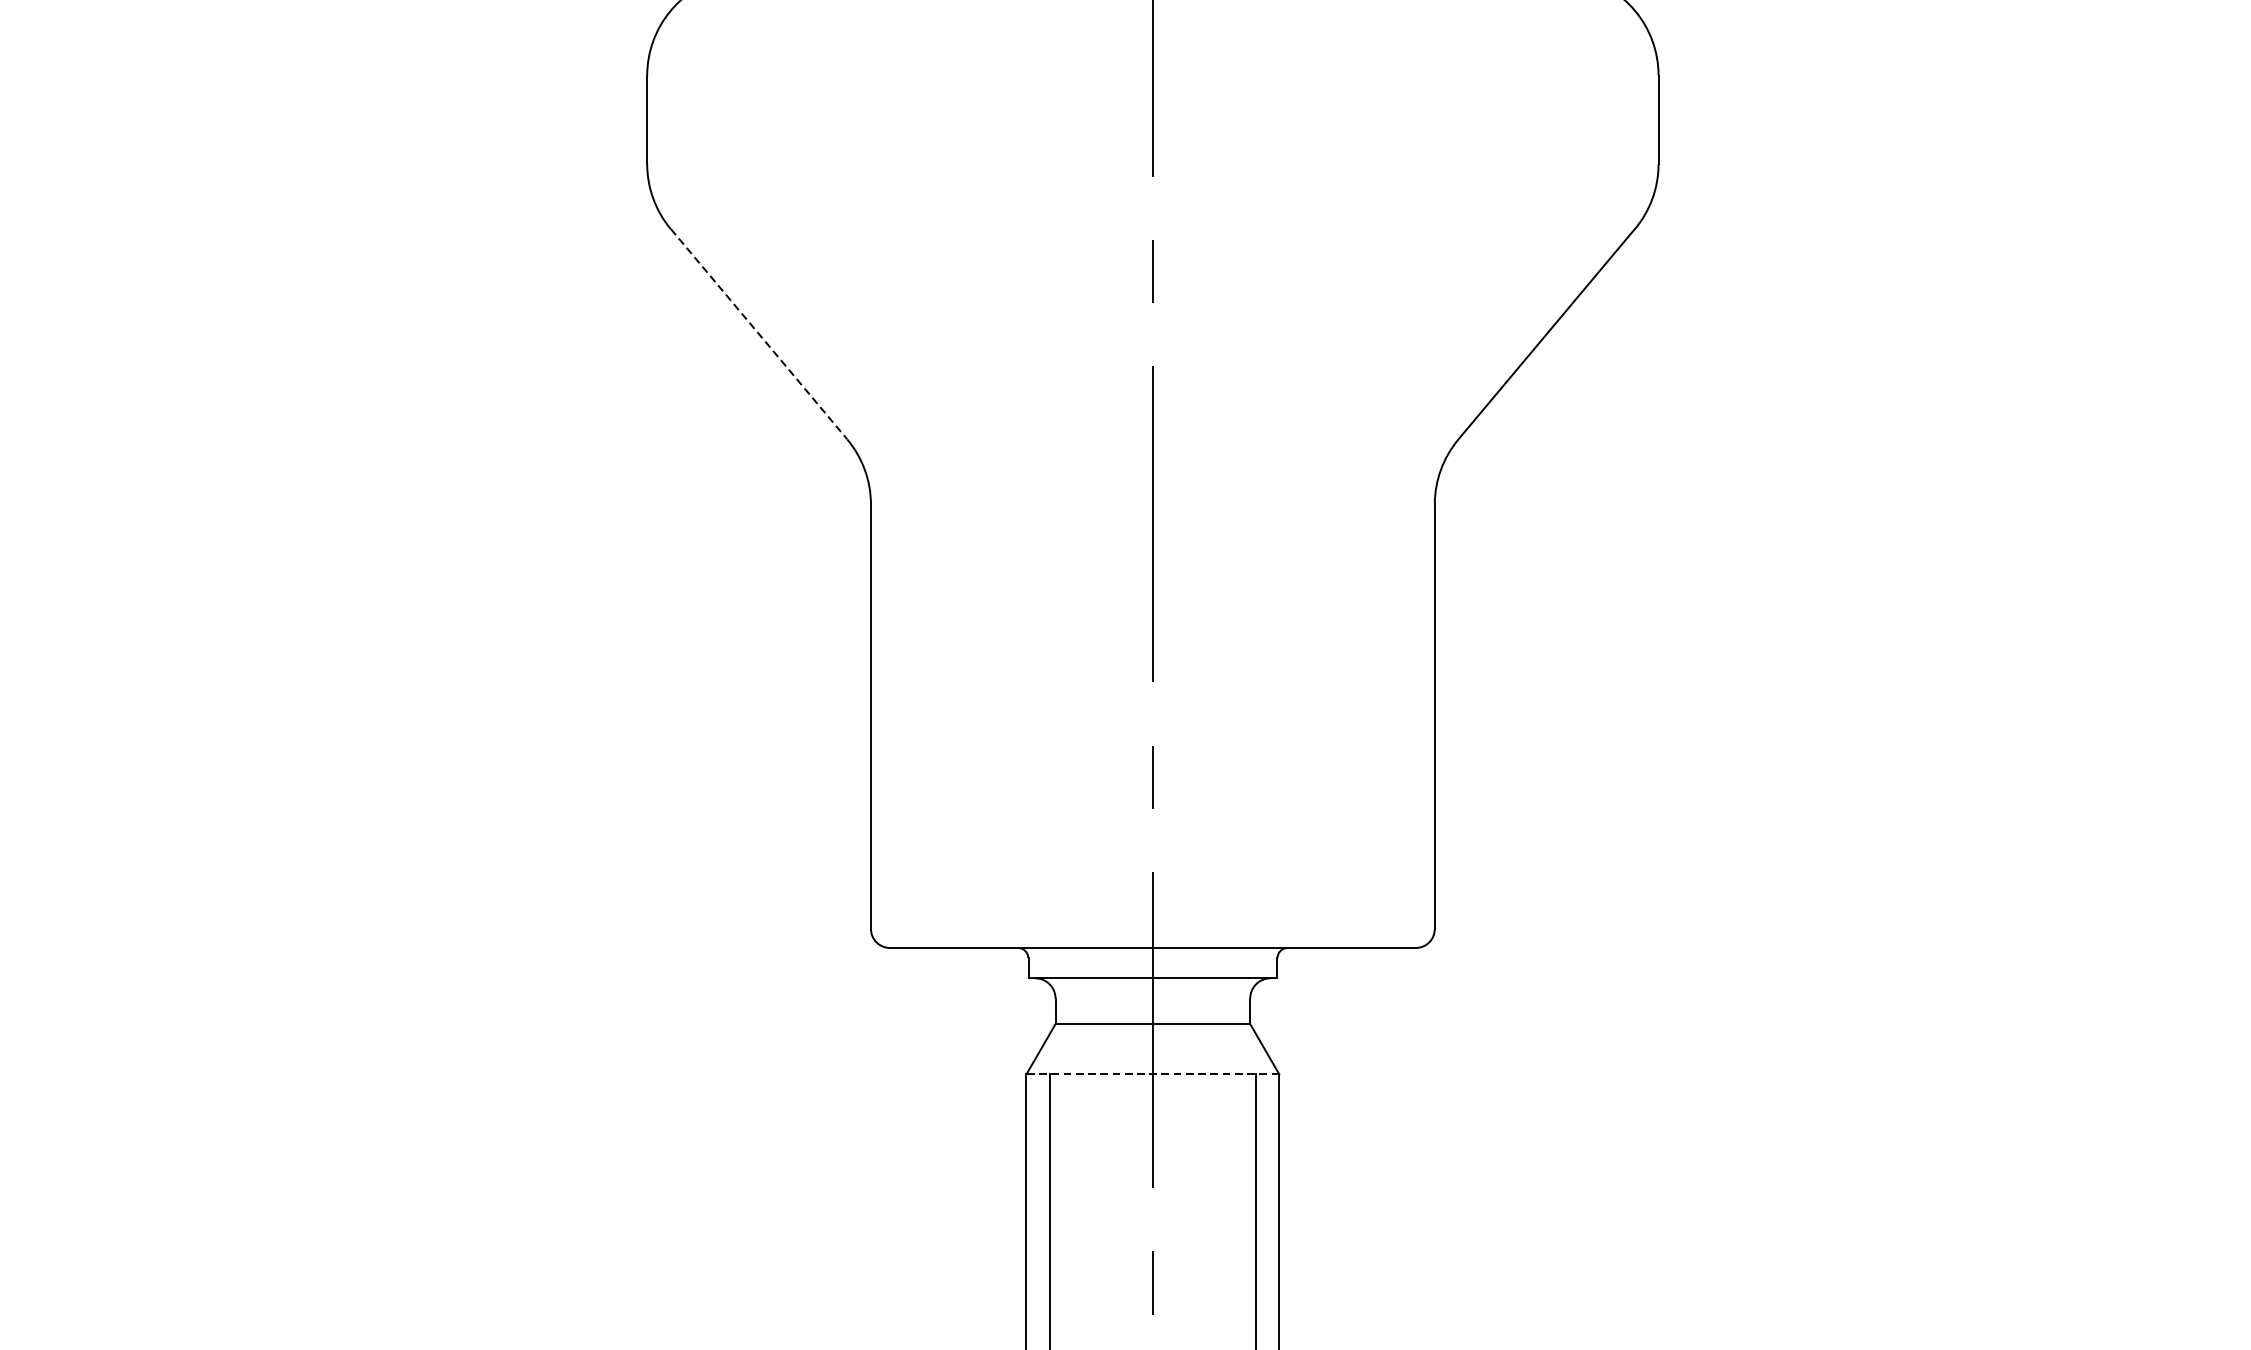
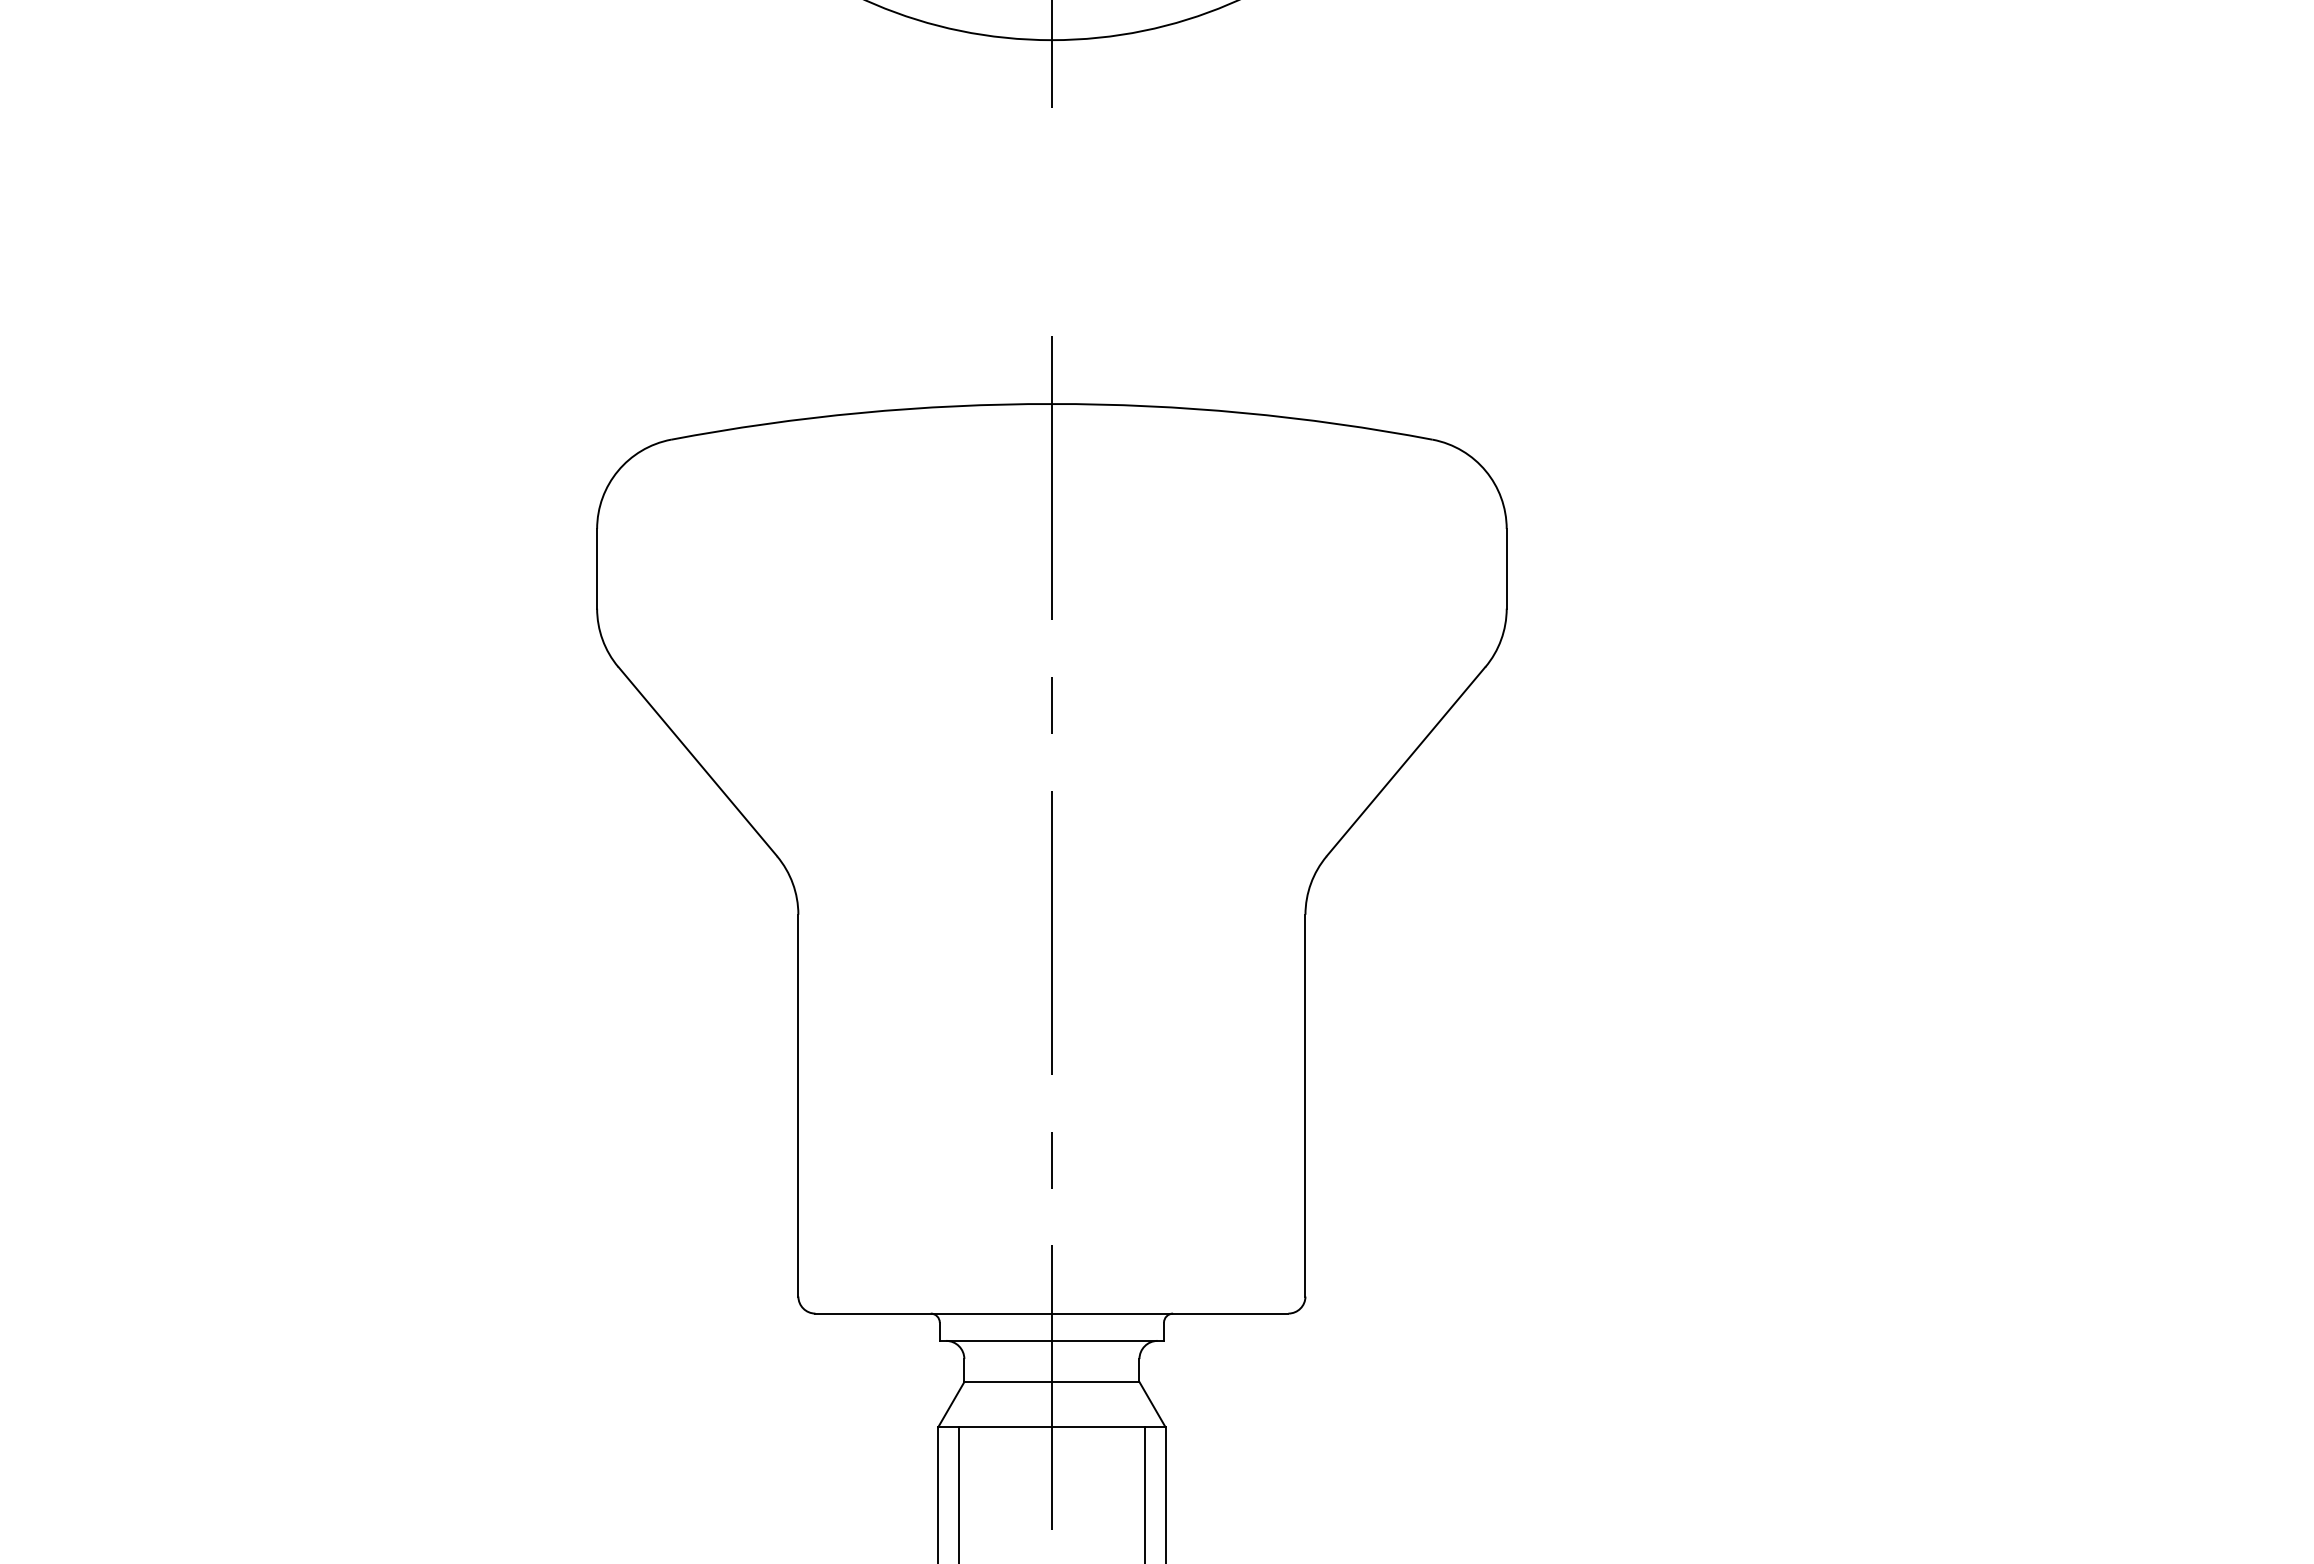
line: (759, 334) -> (698, 761), dashed -> solid
line: (1152, 1074) -> (1051, 1427), dashed -> solid

